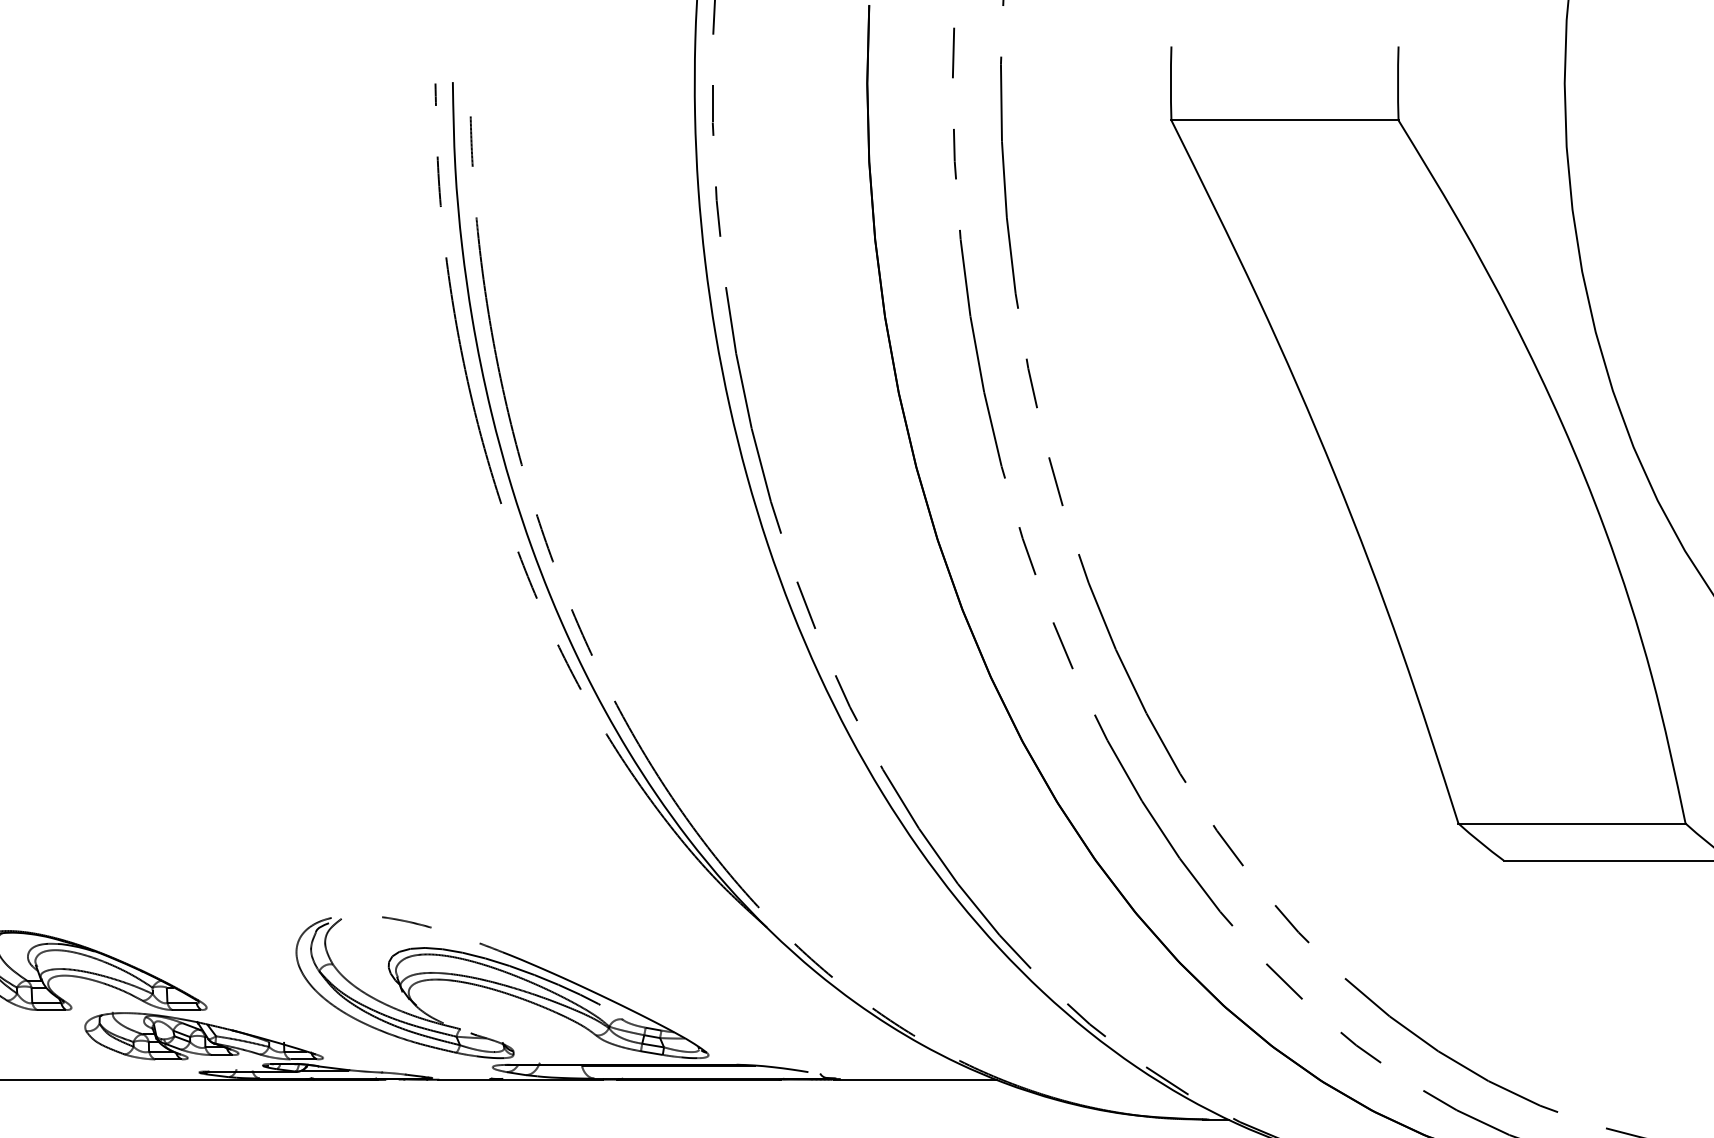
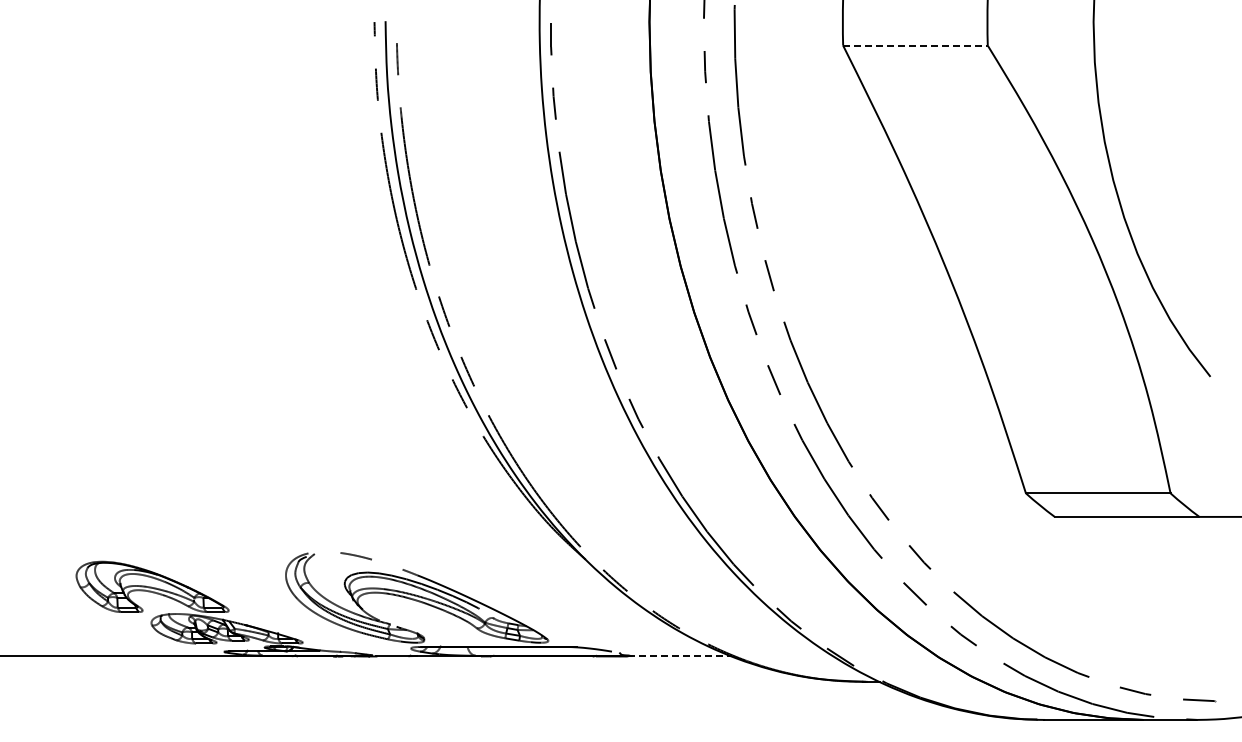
line: (1285, 120) -> (915, 45), solid -> dashed
line: (915, 1079) -> (680, 656), solid -> dashed

